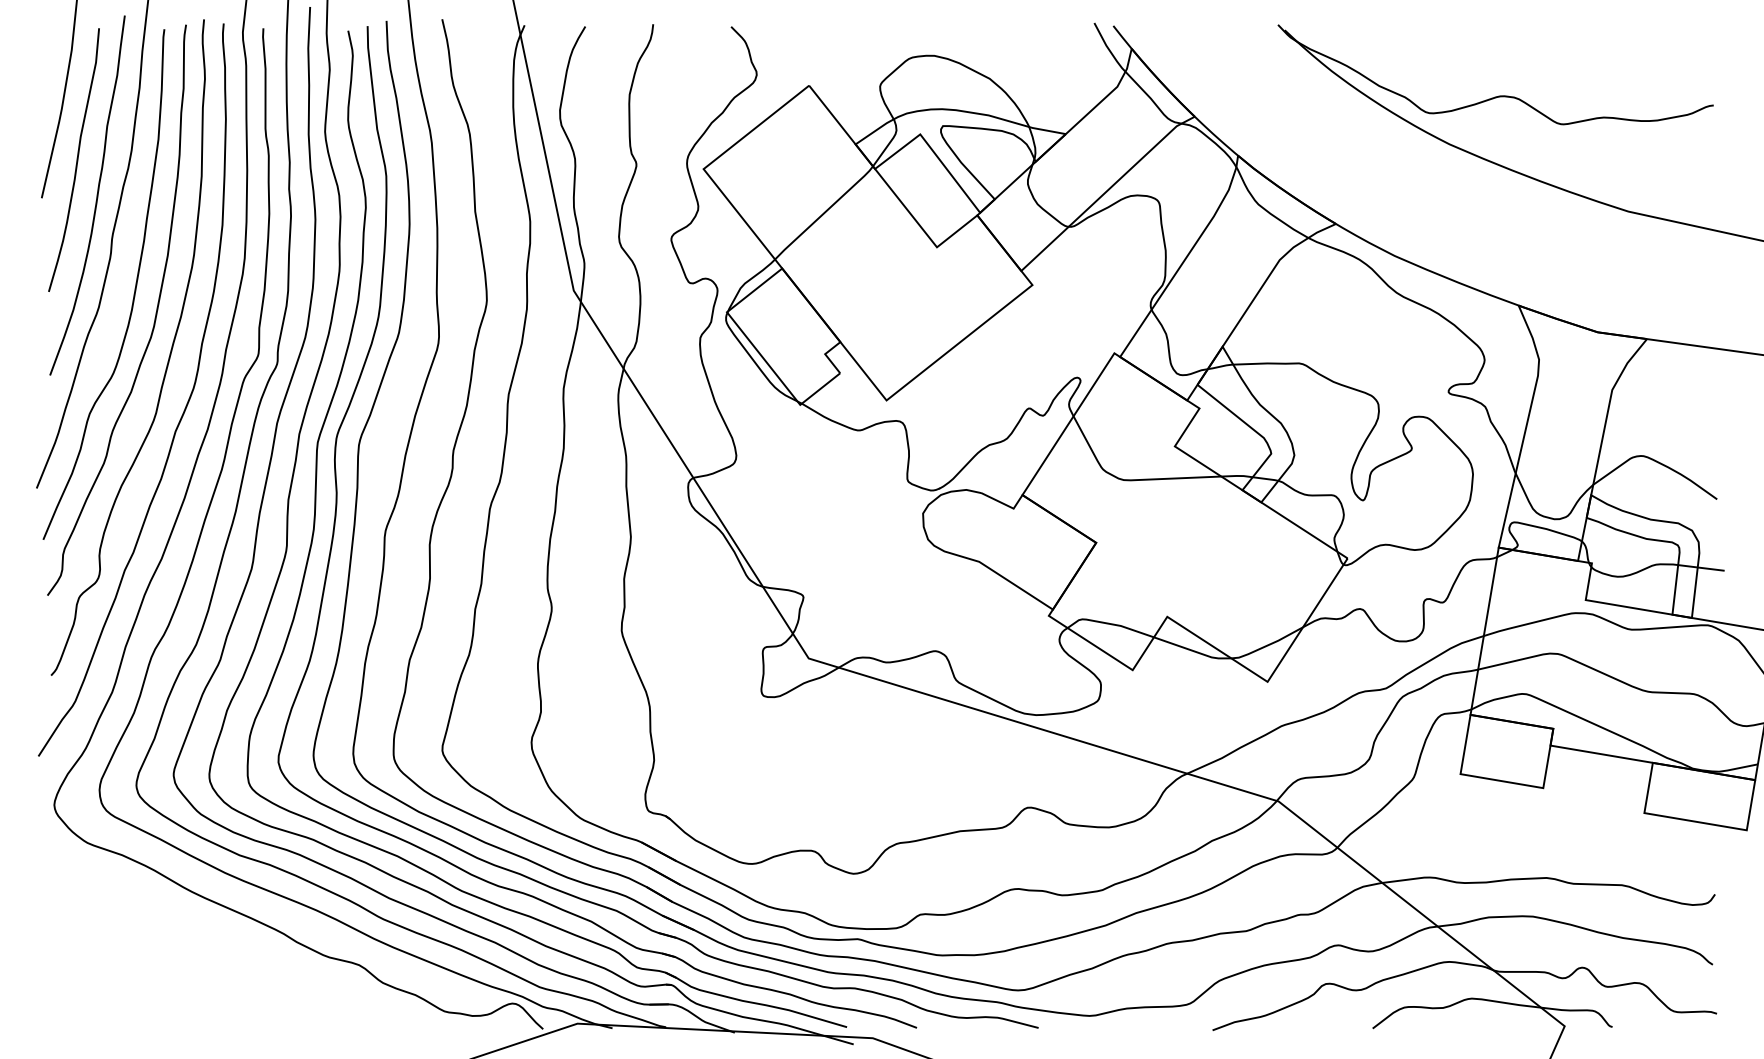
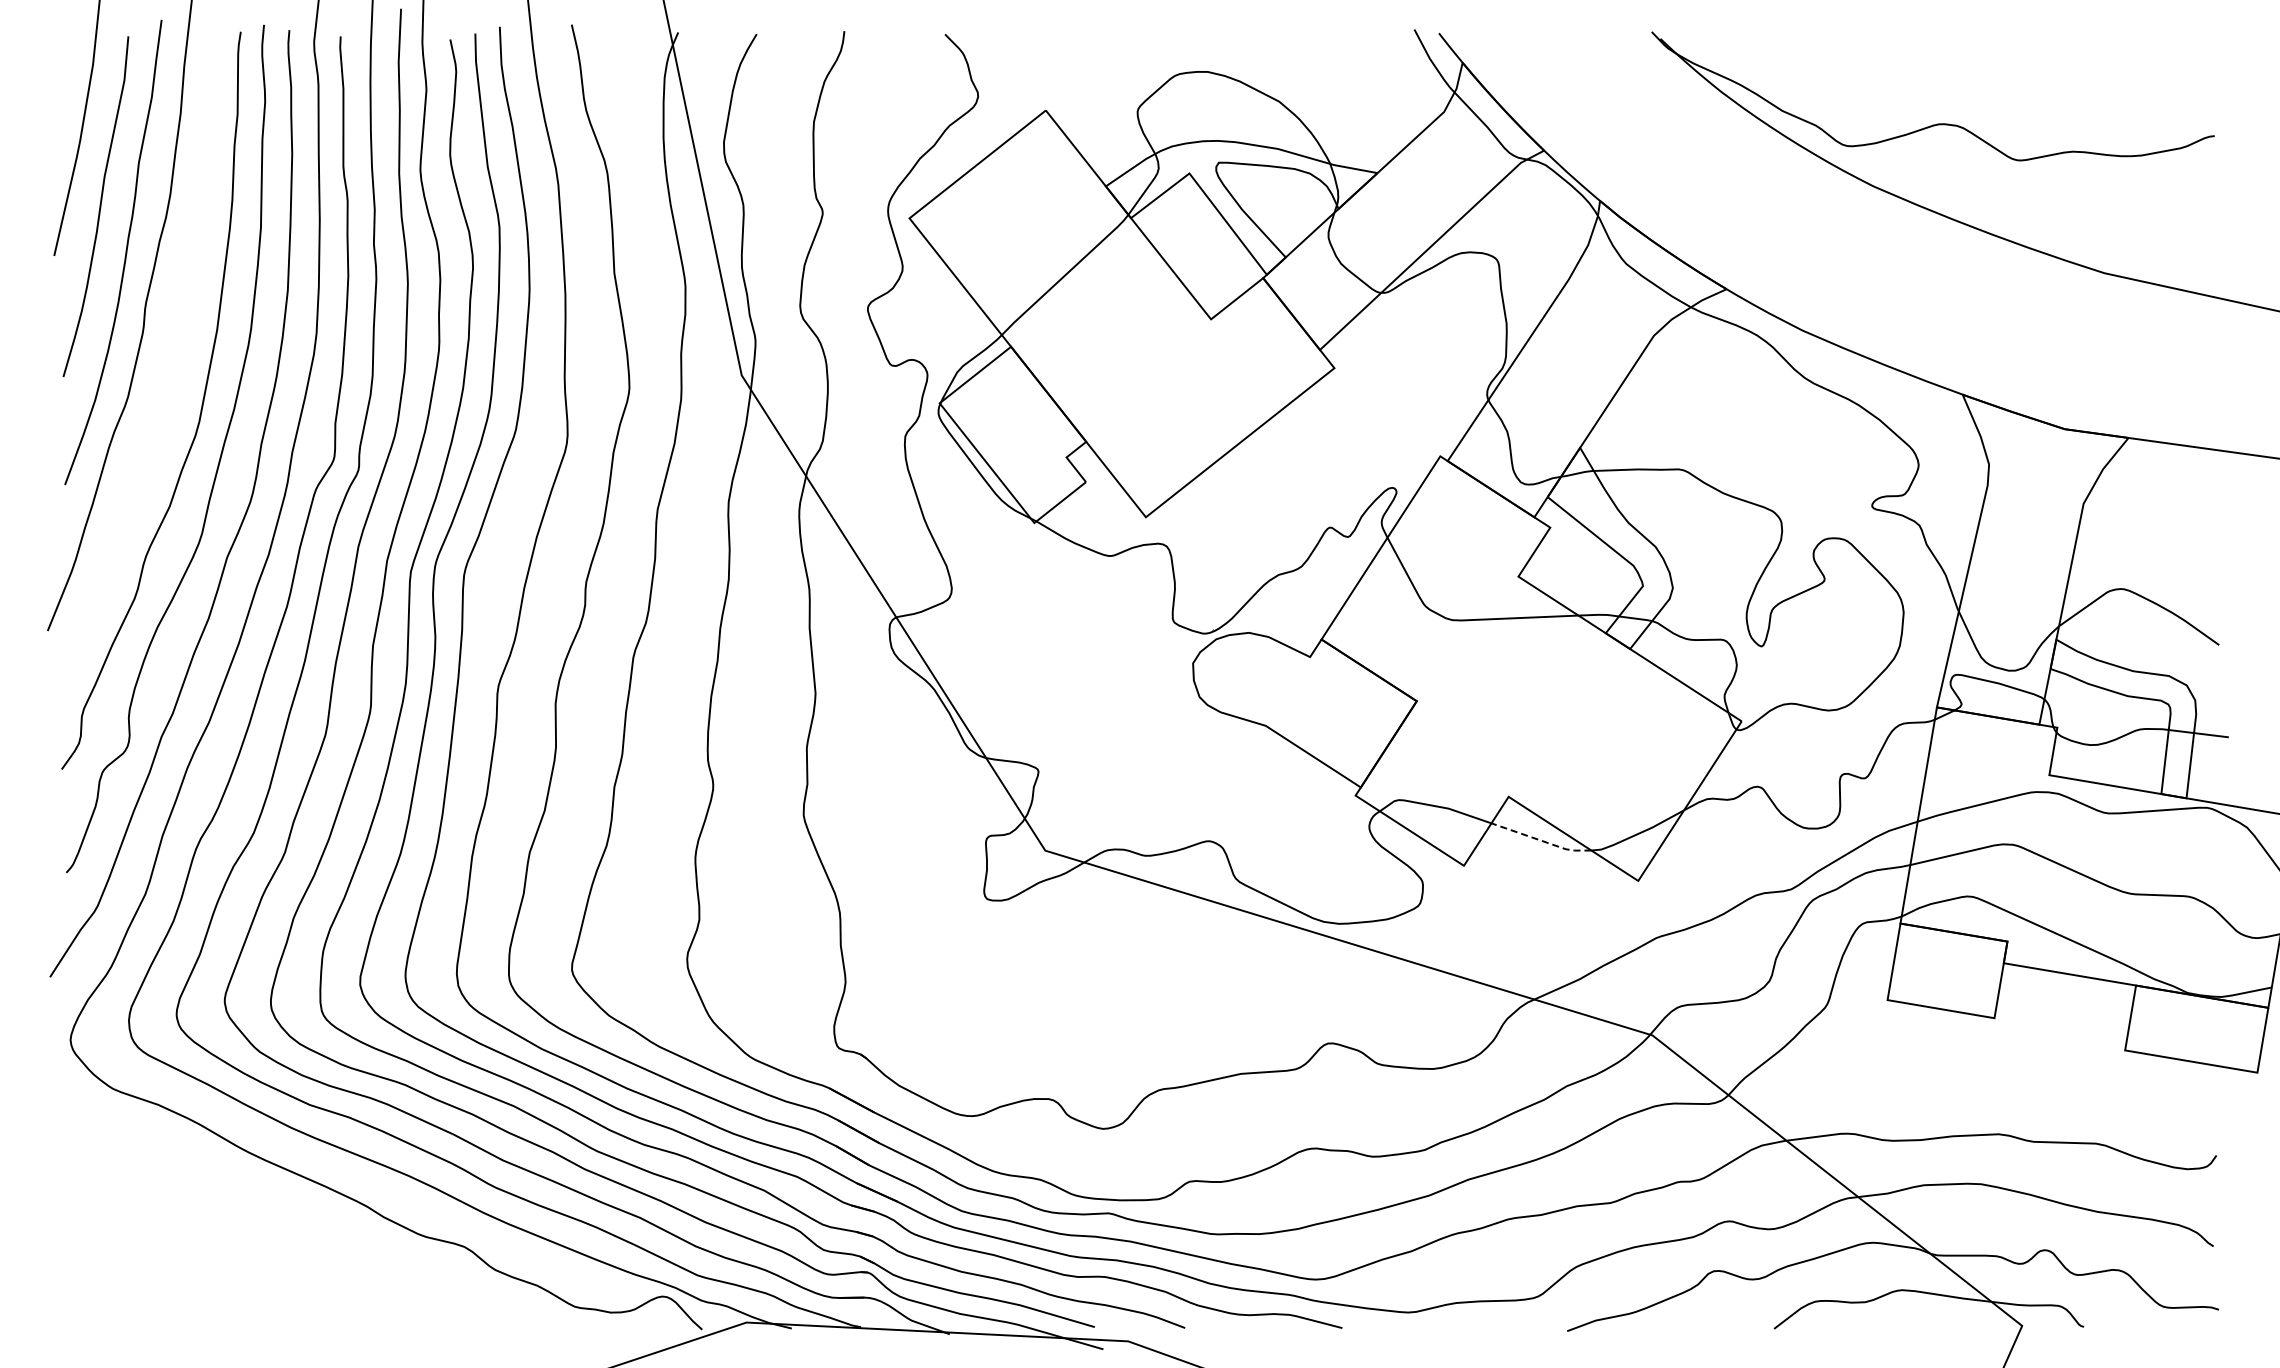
curve: (134, 292) -> (173, 377), removed
line: (1192, 650) -> (1541, 840), solid -> dashed

